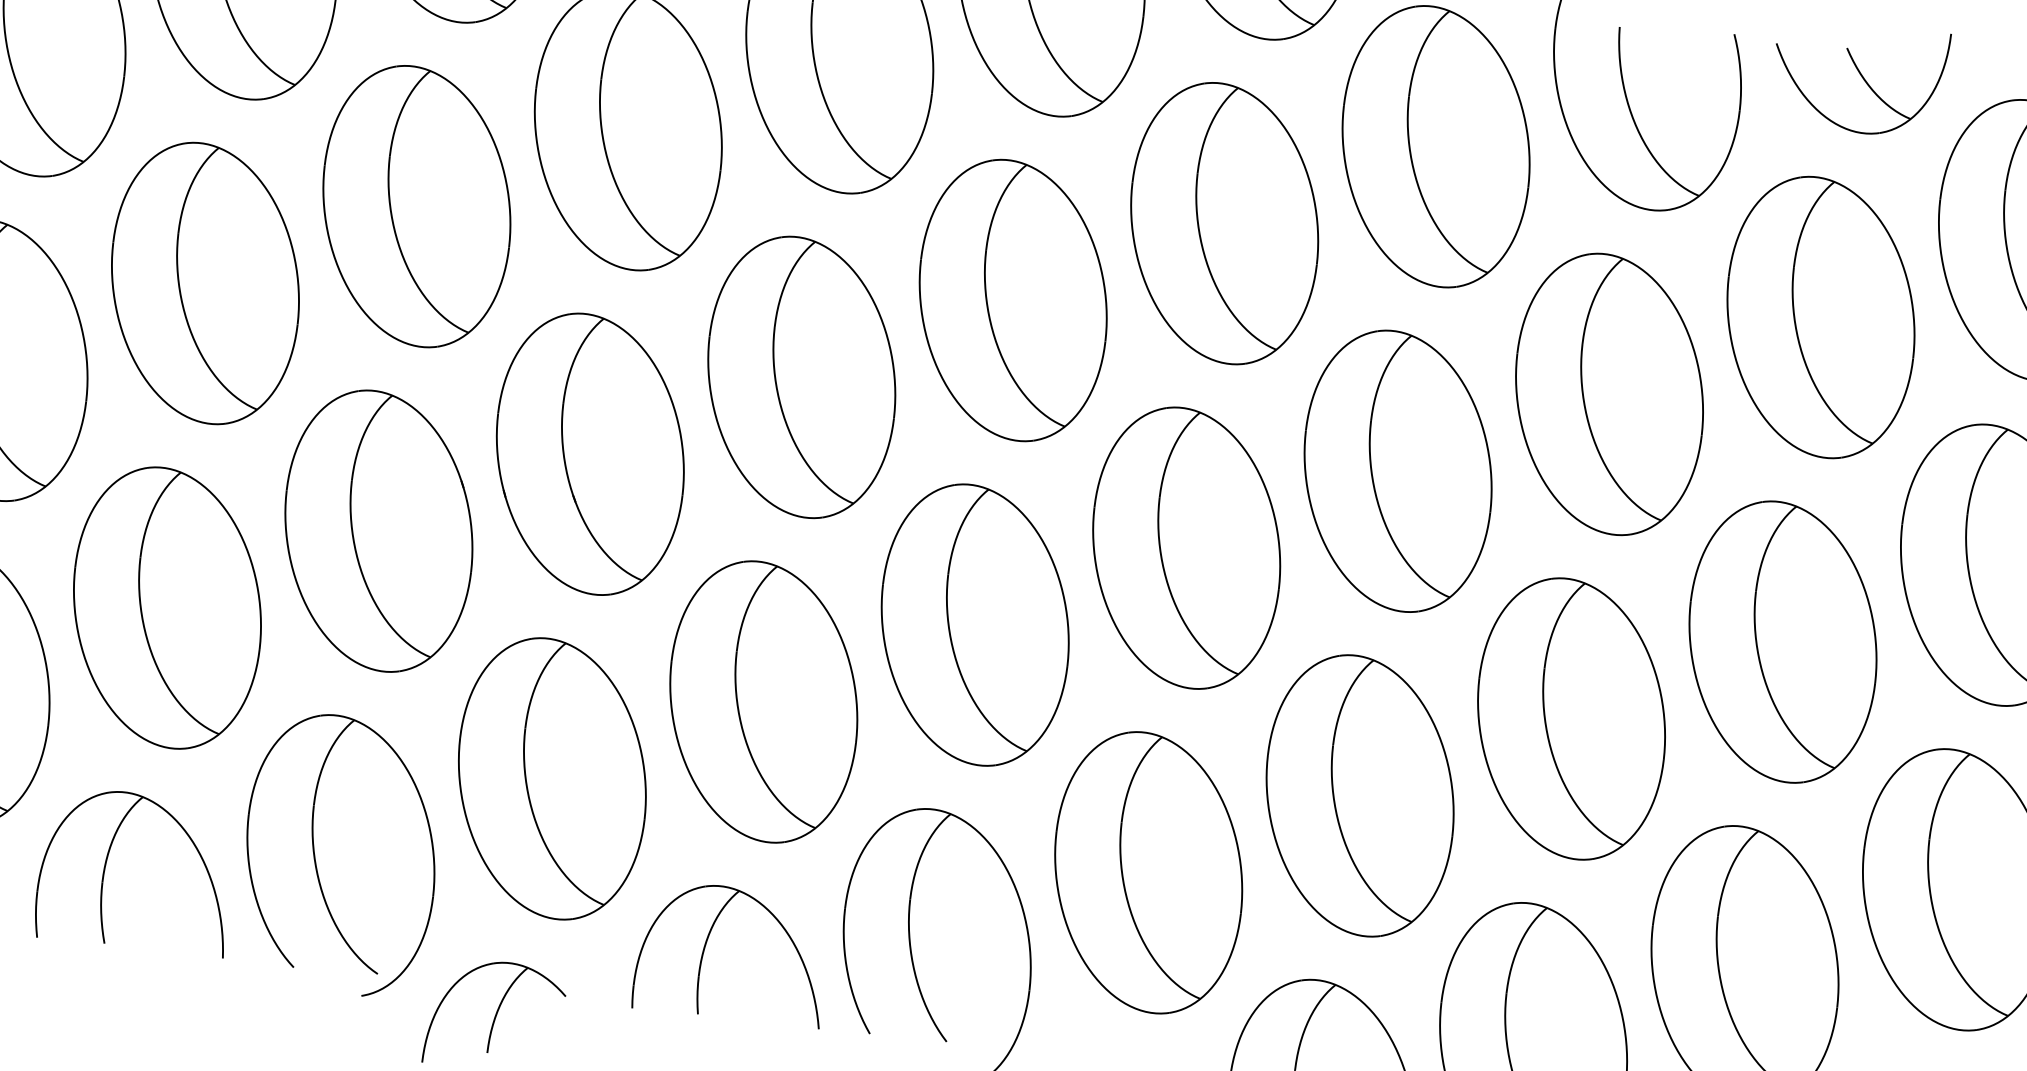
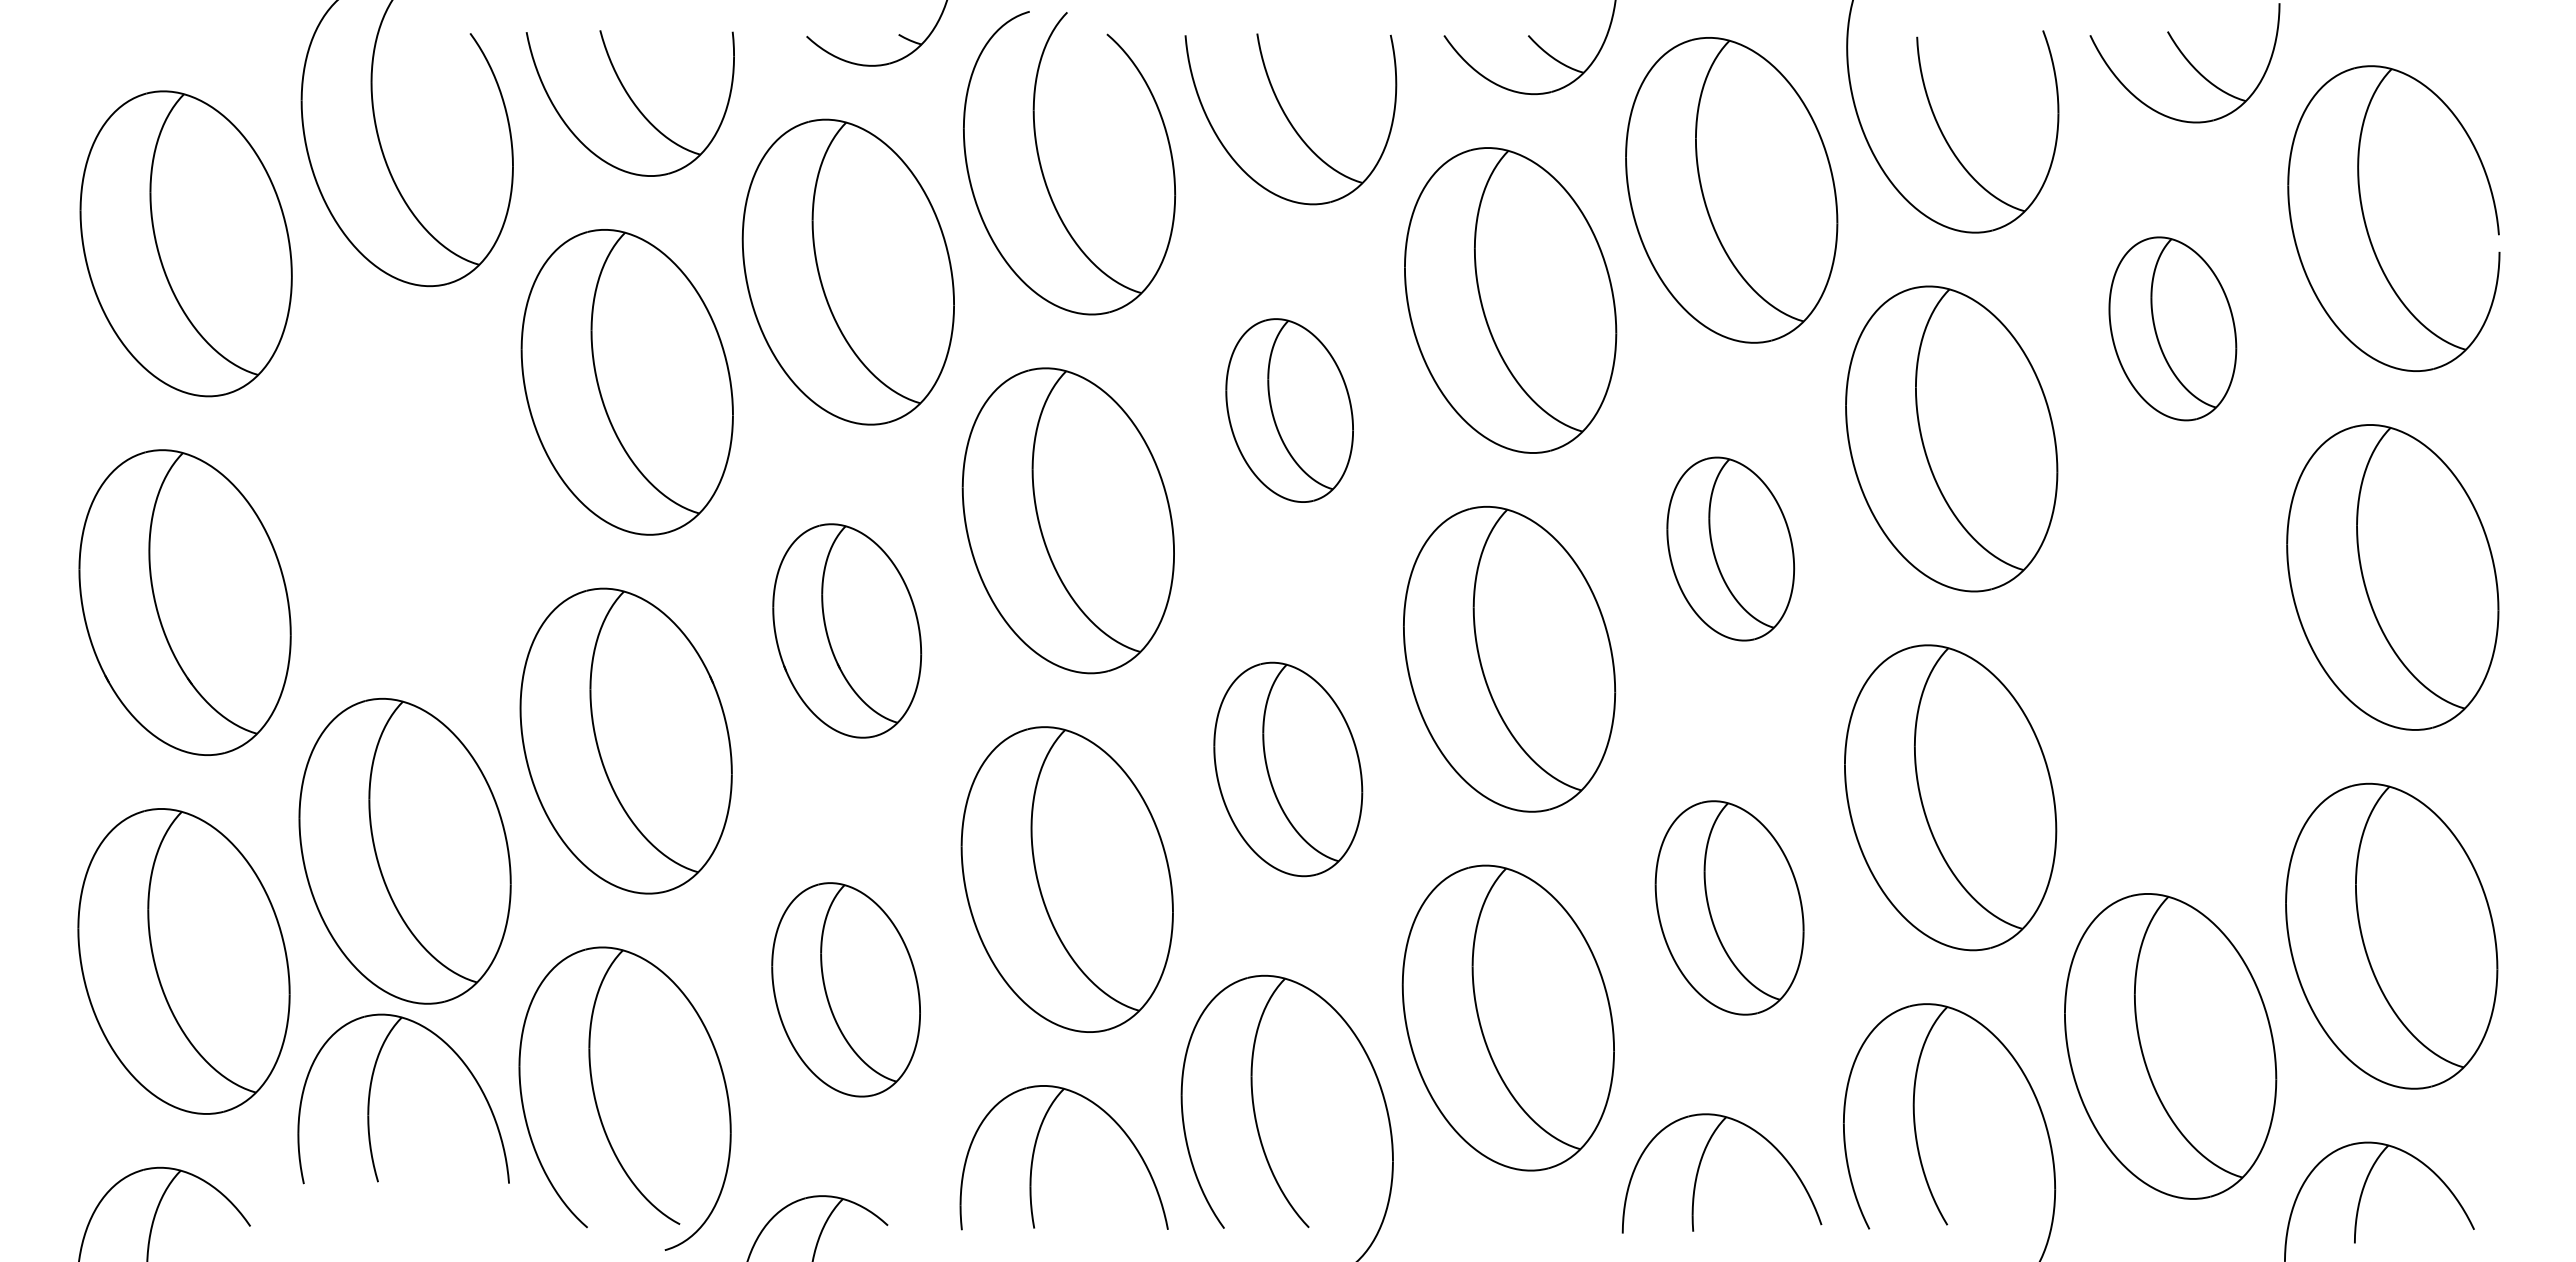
part: (204, 283) -> (405, 492), removed
part: (1013, 300) -> (1289, 410), size x0.6
part: (1820, 317) -> (2172, 328), size x0.6
part: (589, 453) -> (846, 630), size x0.7
part: (1398, 470) -> (1730, 548), size x0.6
part: (974, 625) -> (1287, 769), size x0.7
part: (1782, 641) -> (2171, 687), removed
part: (551, 778) -> (845, 989), size x0.7
part: (1360, 795) -> (1729, 907), size x0.7
part: (106, 865) -> (370, 1096), moved

